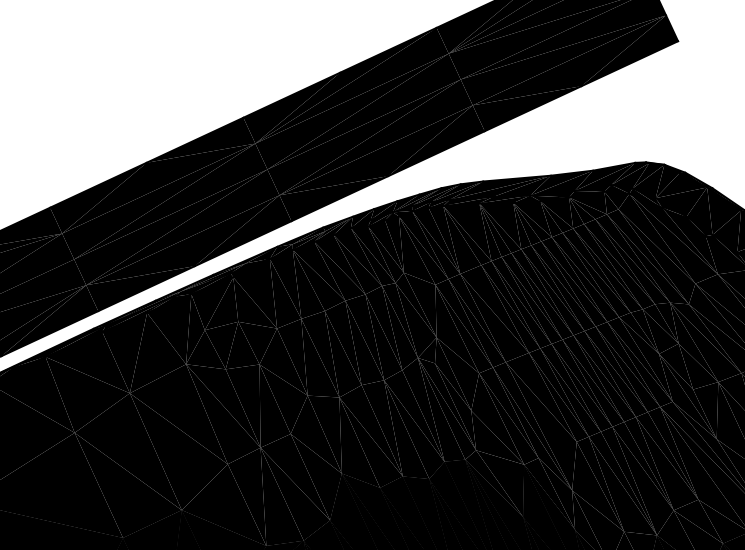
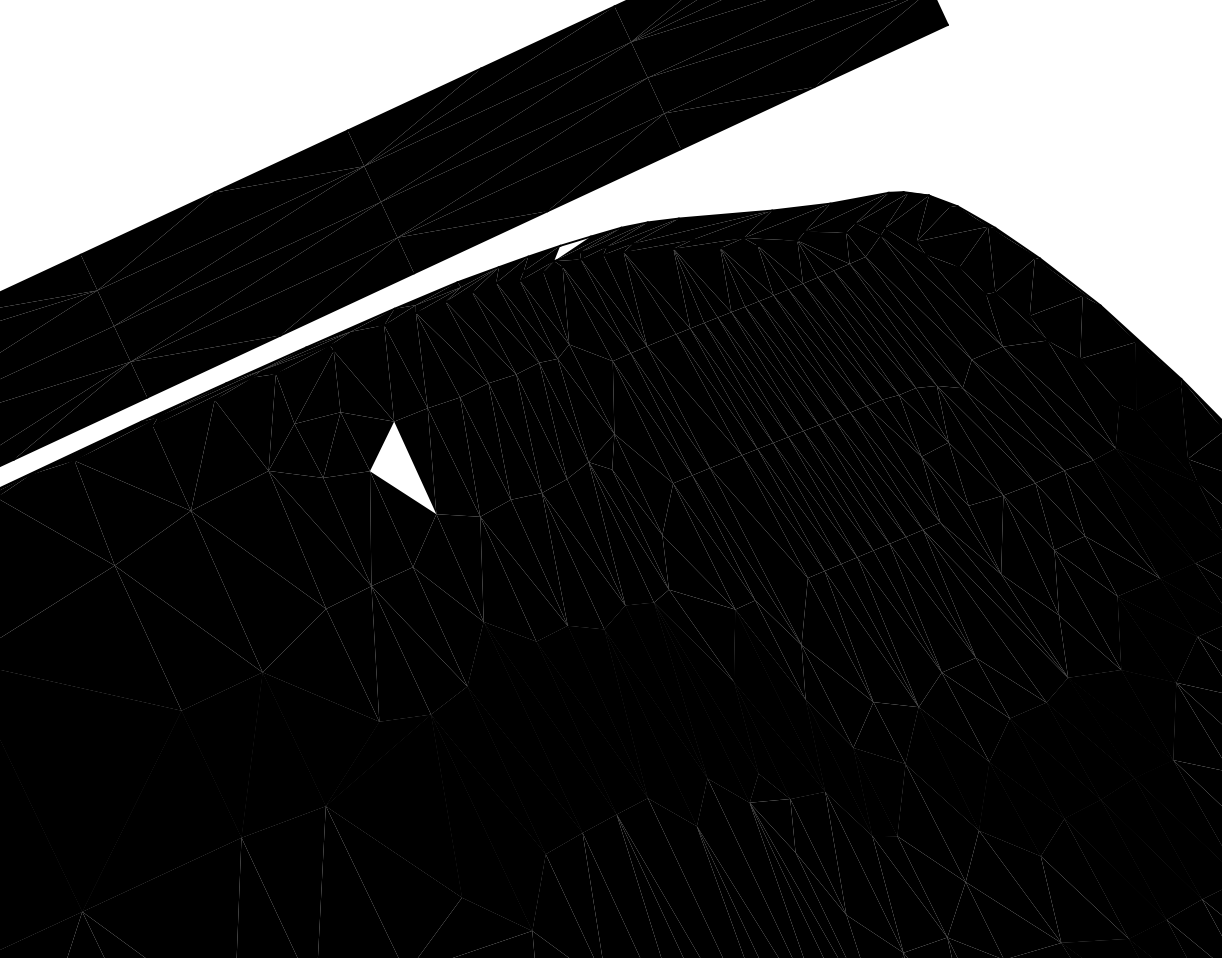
fill: (406, 203) -> (572, 248), removed
fill: (283, 361) -> (402, 467), removed

